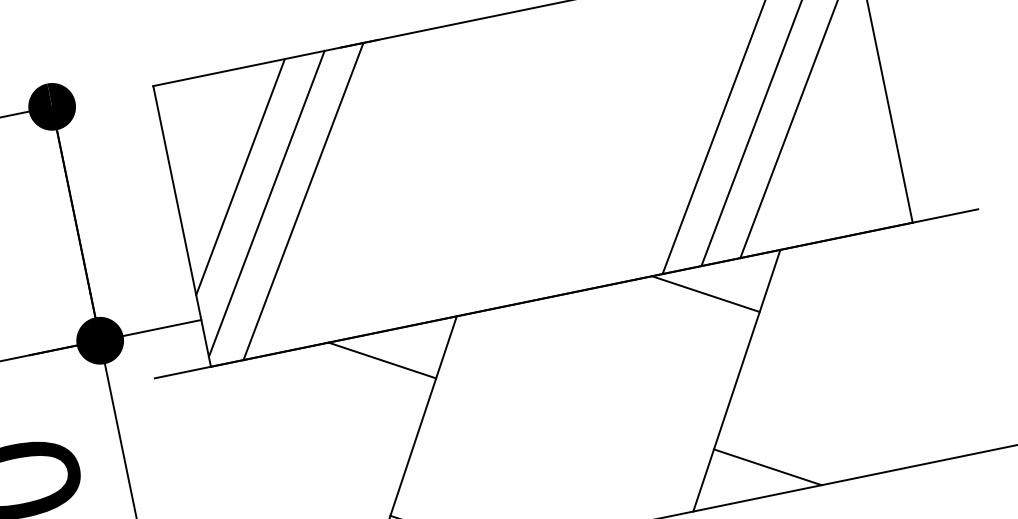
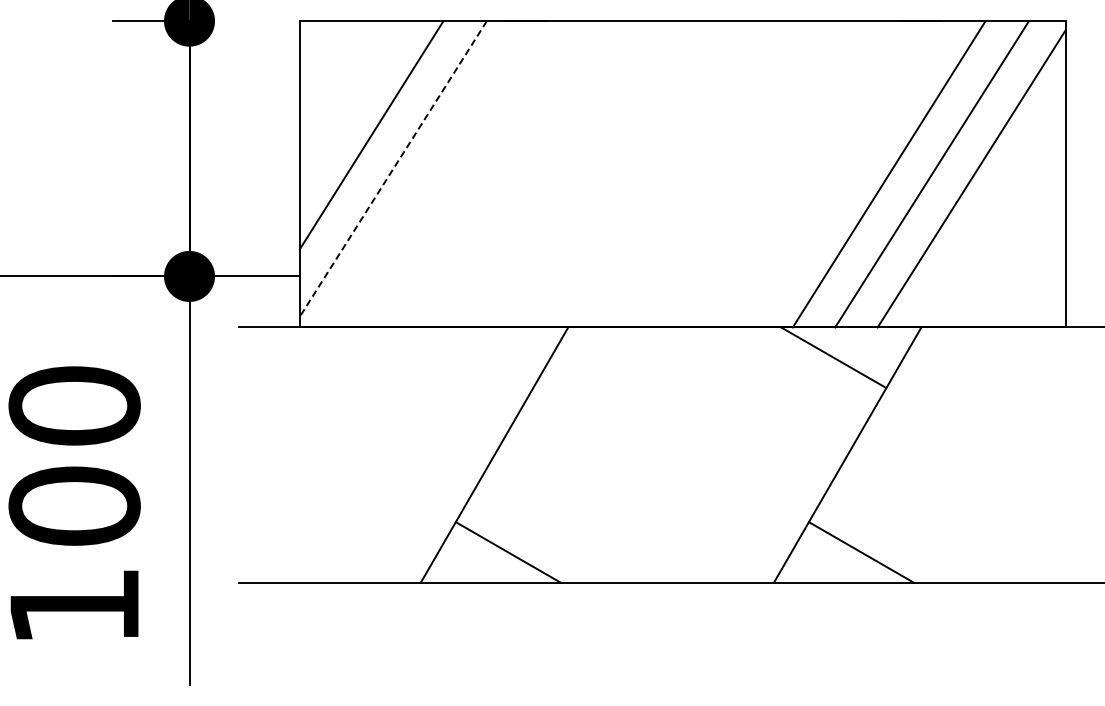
line: (303, 201) -> (432, 174), removed
line: (266, 203) -> (393, 168), solid -> dashed
line: (382, 360) -> (480, 357), removed

